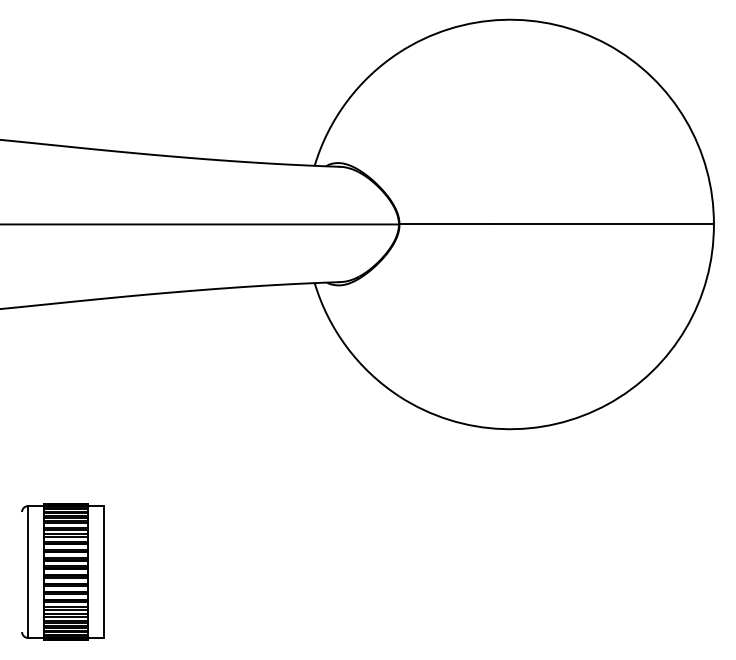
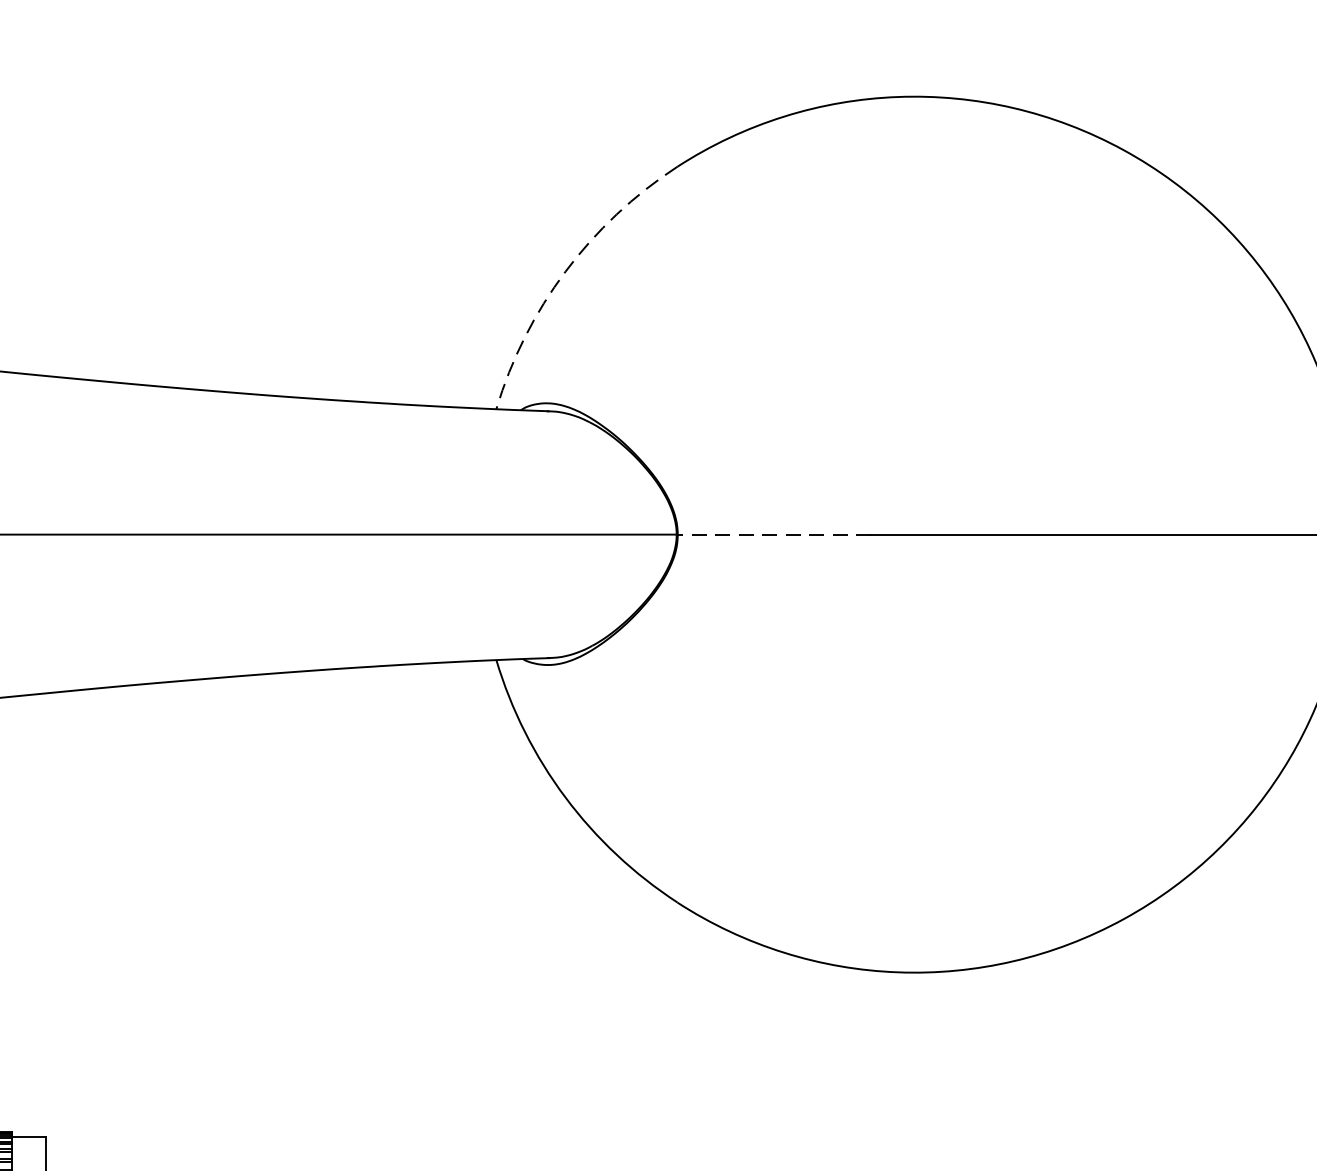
arc: (346, 101) -> (564, 271), solid -> dashed
line: (444, 224) -> (774, 534), solid -> dashed

